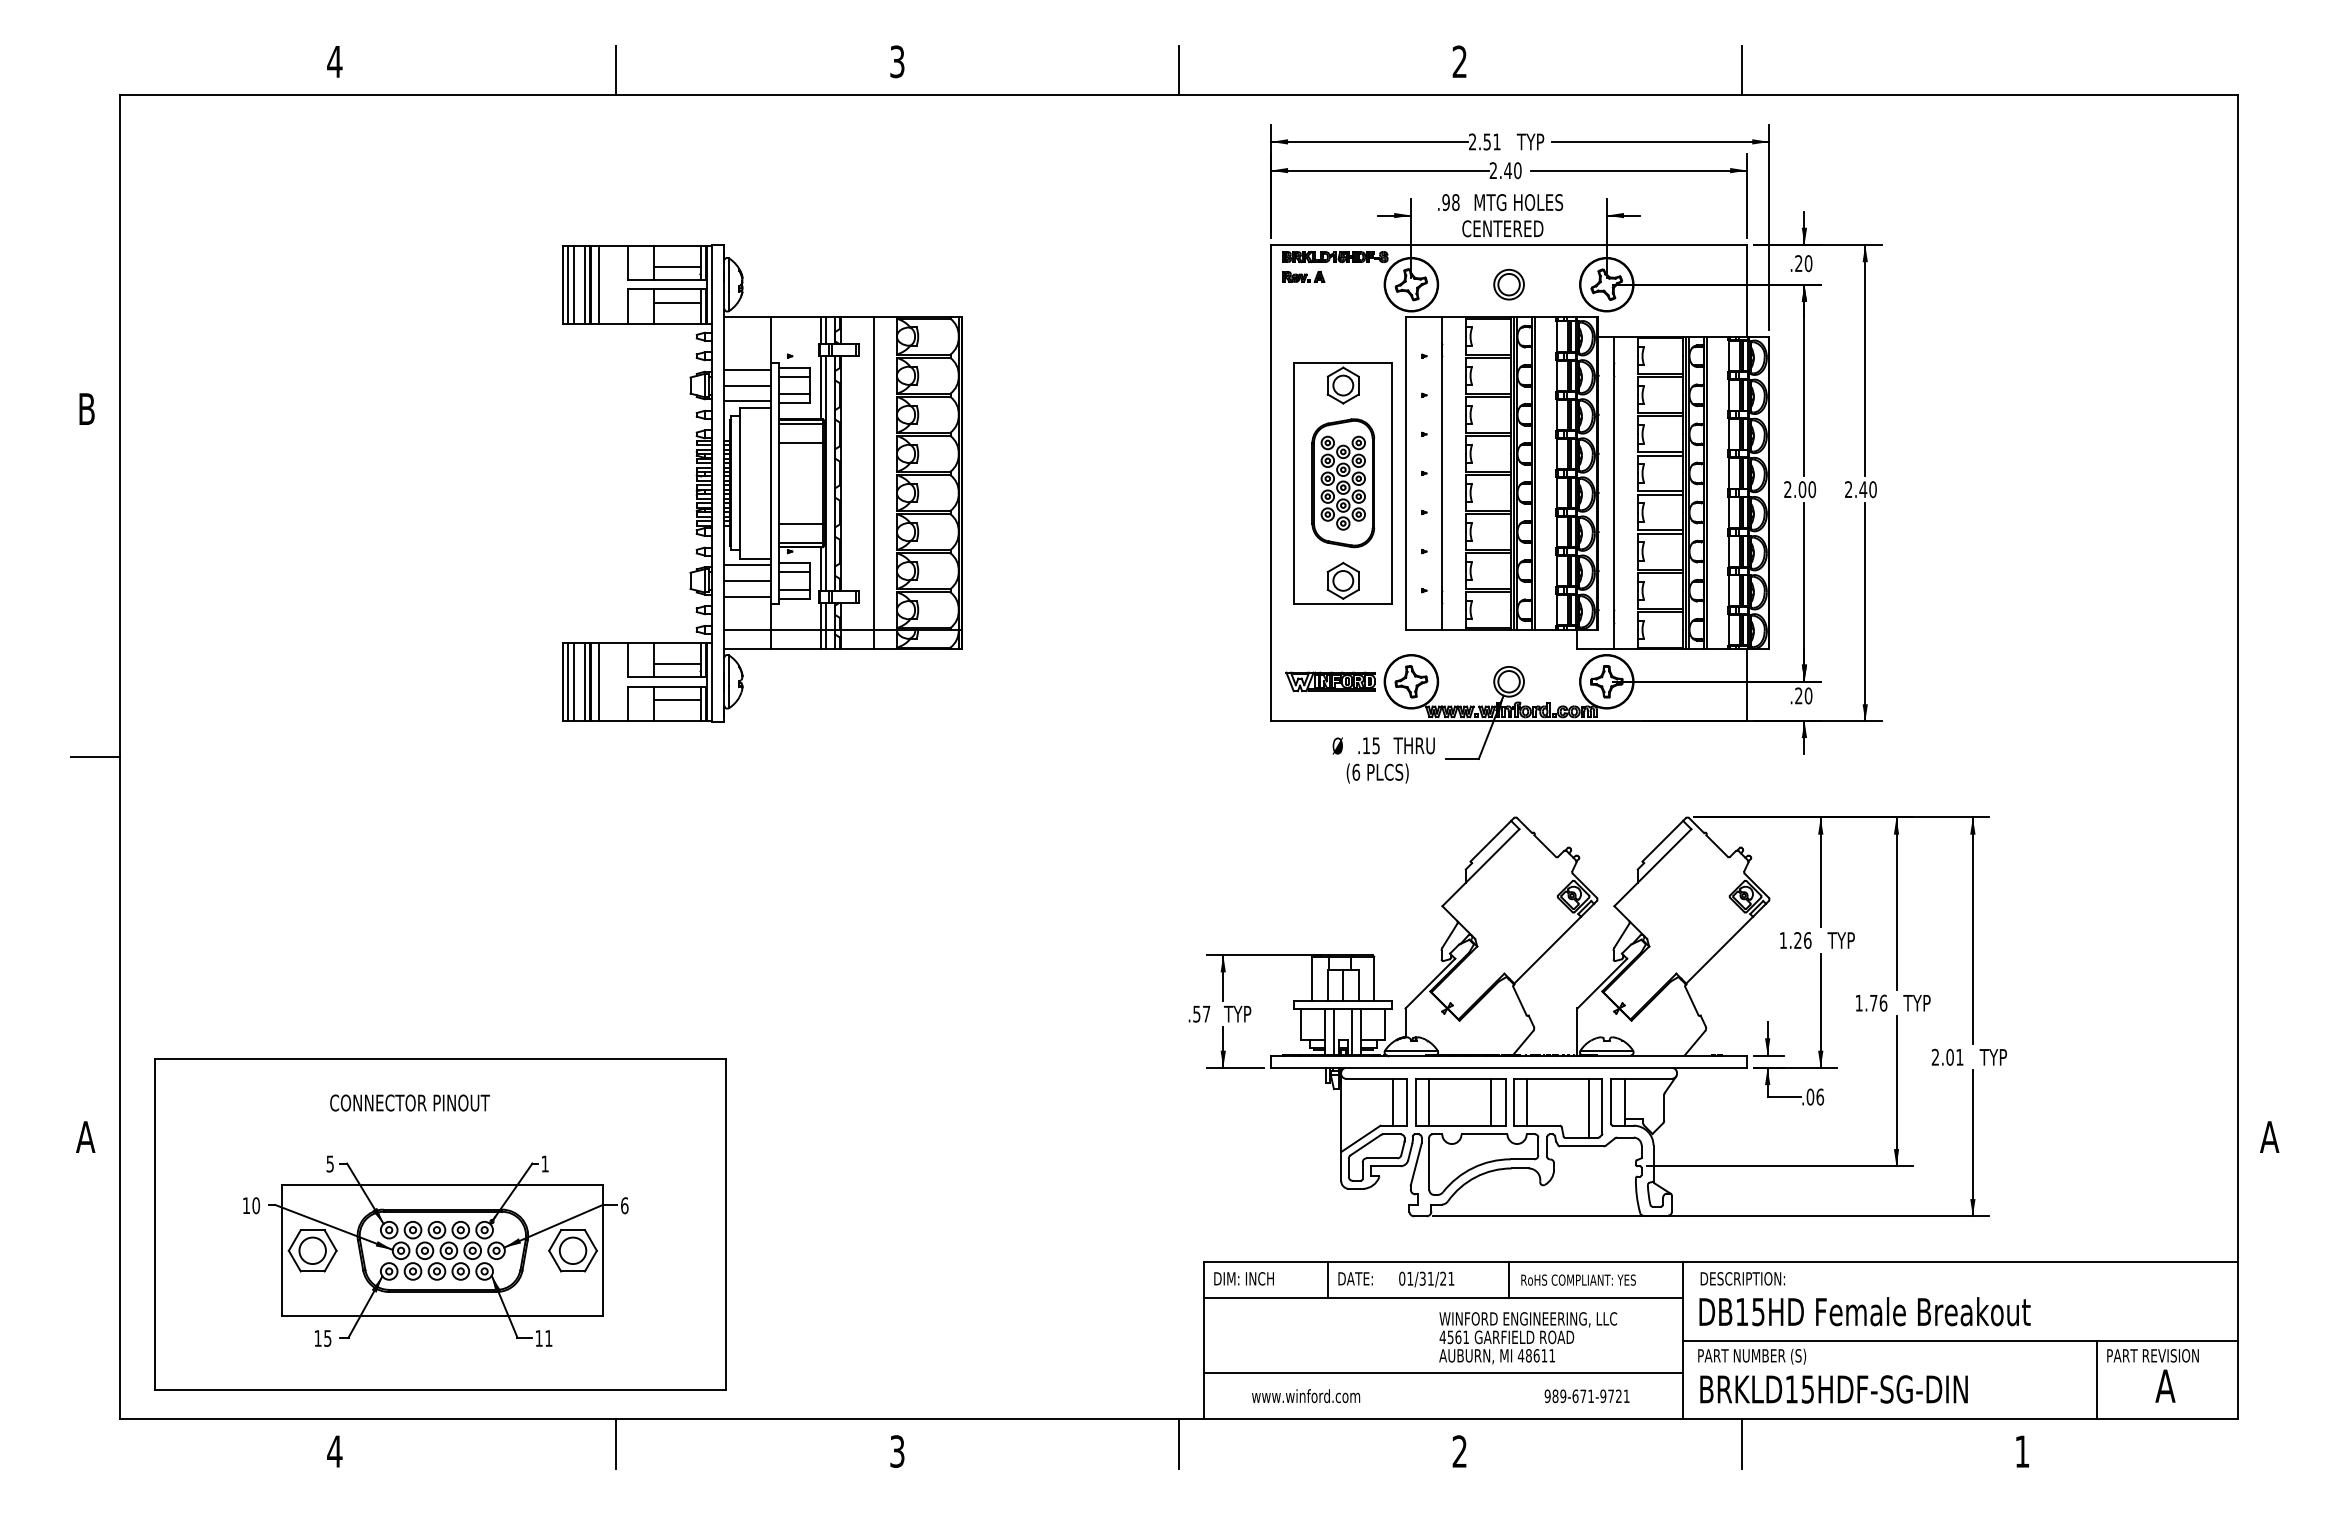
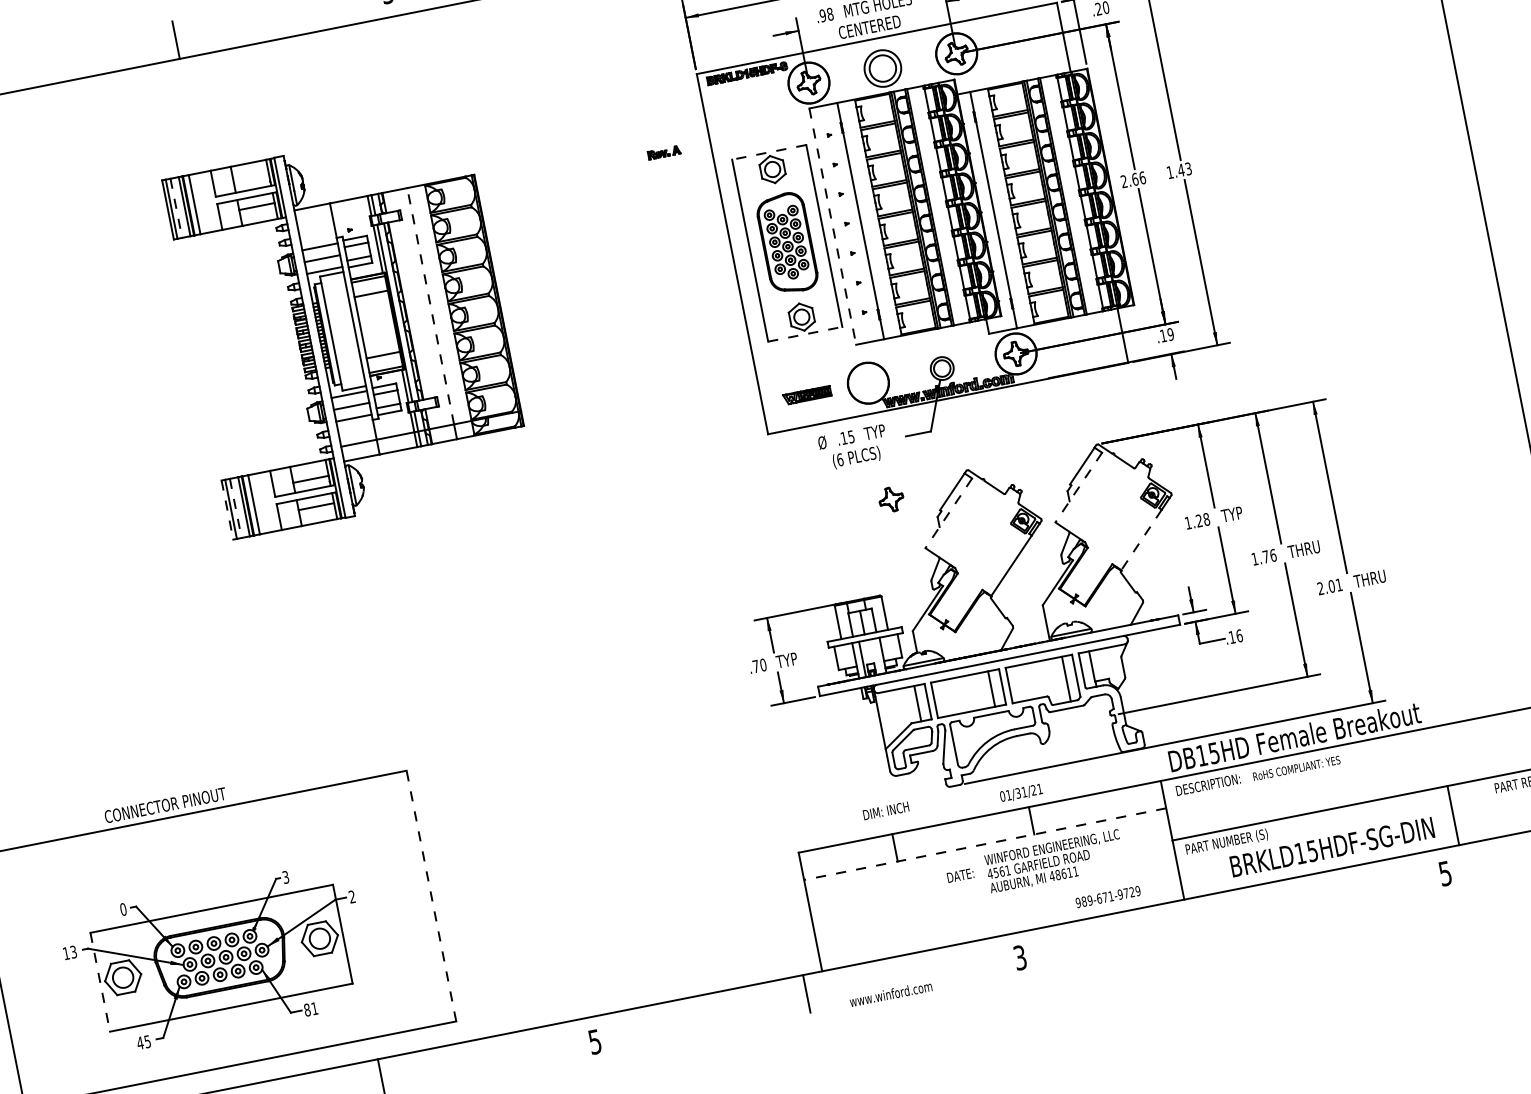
line: (677, 266) -> (251, 179), removed
part: (1303, 276) -> (664, 152), moved
part: (1508, 284) -> (882, 68), size x1.6
line: (574, 285) -> (176, 208), solid -> dashed
line: (1342, 362) -> (768, 152), solid -> dashed
line: (873, 472) -> (430, 305), solid -> dashed
line: (1405, 473) -> (832, 226), solid -> dashed
text: (1807, 489) -> (1139, 178), 2.00 -> 2.66
text: (1860, 489) -> (1179, 170), 2.40 -> 1.43
line: (1343, 603) -> (805, 334), solid -> dashed
part: (1330, 681) -> (807, 395), size x0.7
part: (1411, 681) -> (891, 499), moved
line: (563, 682) -> (227, 510), solid -> dashed
line: (574, 682) -> (235, 508), solid -> dashed
text: (1803, 695) -> (1166, 334), .20 -> .19
text: (1418, 745) -> (883, 430), THRU -> TYP
line: (1480, 868) -> (948, 513), solid -> dashed
line: (1652, 868) -> (1078, 488), solid -> dashed
text: (1807, 940) -> (1206, 519), 1.26 -> 1.28
line: (1719, 950) -> (1141, 540), solid -> dashed
text: (1928, 1003) -> (1307, 548), TYP -> THRU
text: (1201, 1013) -> (759, 665), .57 -> .70
line: (1352, 1031) -> (876, 656), removed
text: (2004, 1057) -> (1372, 578), TYP -> THRU
text: (1810, 1096) -> (1232, 636), .06 -> .16
line: (1429, 1101) -> (944, 697), removed
line: (1527, 1101) -> (1018, 683), removed
text: (409, 1102) -> (164, 805), moved
text: (330, 1163) -> (123, 909), 5 -> 0
text: (544, 1163) -> (285, 877), 1 -> 3
text: (255, 1205) -> (73, 952), 10 -> 13
text: (624, 1205) -> (352, 896), 6 -> 2
line: (725, 1224) -> (431, 896), solid -> dashed
line: (282, 1251) -> (100, 982), solid -> dashed
text: (1243, 1278) -> (885, 810), moved
text: (1355, 1278) -> (960, 875), moved
text: (1426, 1279) -> (1021, 793), moved
text: (1578, 1279) -> (1296, 767), moved
line: (1443, 1298) -> (984, 844), solid -> dashed
text: (1864, 1311) -> (1294, 736), moved
text: (318, 1338) -> (140, 1043), 15 -> 45
text: (538, 1338) -> (306, 1010), 11 -> 81
line: (1443, 1372) -> (996, 900), removed
line: (2097, 1379) -> (1453, 815), moved
text: (1833, 1389) -> (1331, 847), moved
text: (1306, 1396) -> (891, 994), moved
text: (1626, 1396) -> (1137, 891), 989-671-9721 -> 989-671-9729
line: (1741, 1443) -> (1231, 909), removed
text: (897, 1451) -> (595, 1041), 3 -> 5
text: (1459, 1451) -> (1019, 957), 2 -> 3
text: (2022, 1451) -> (1445, 873), 1 -> 5

